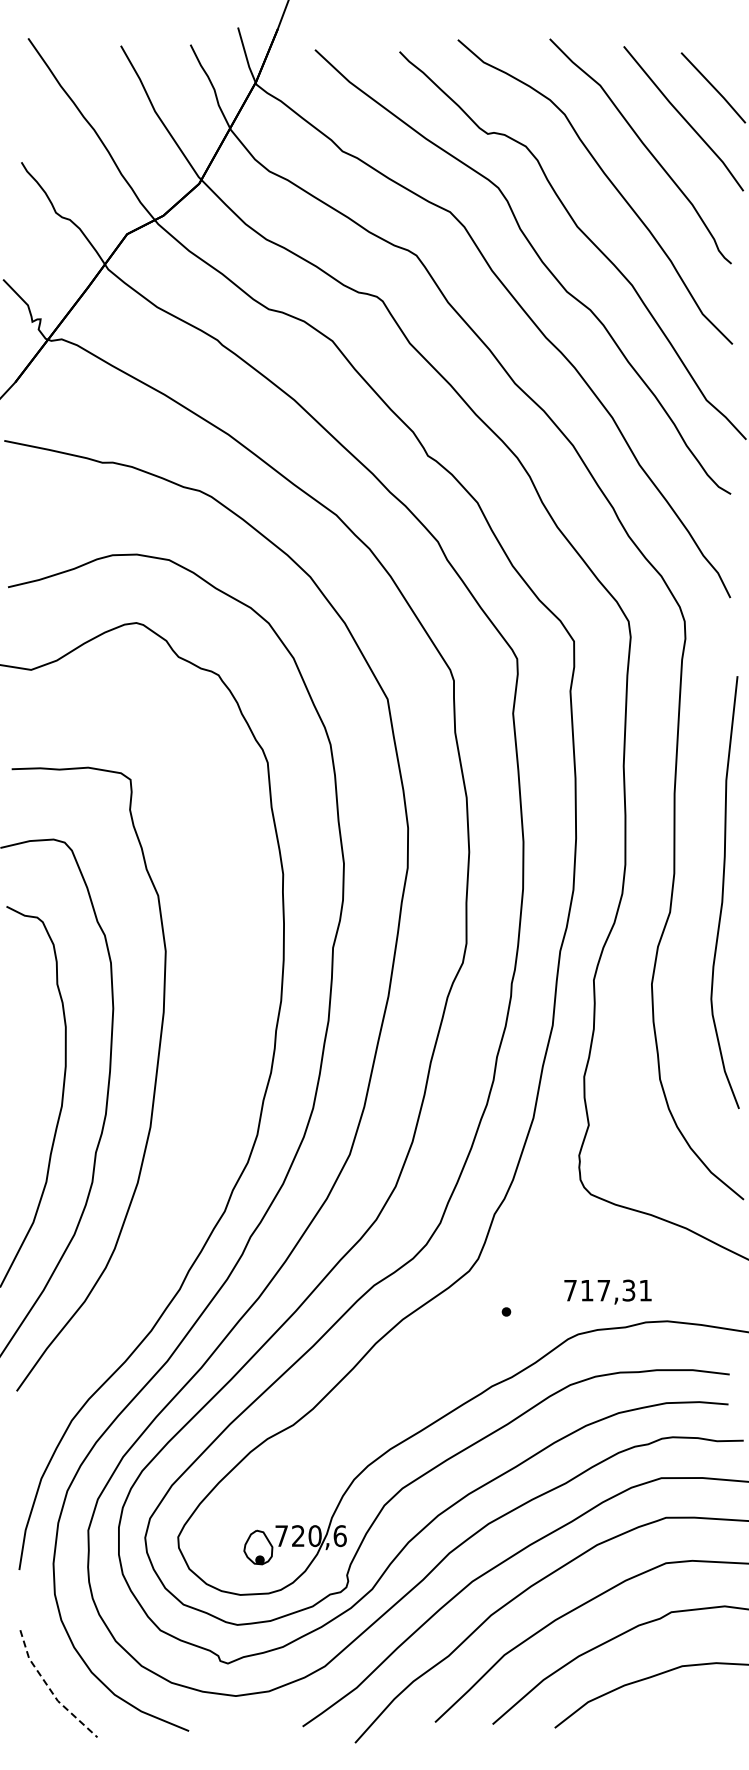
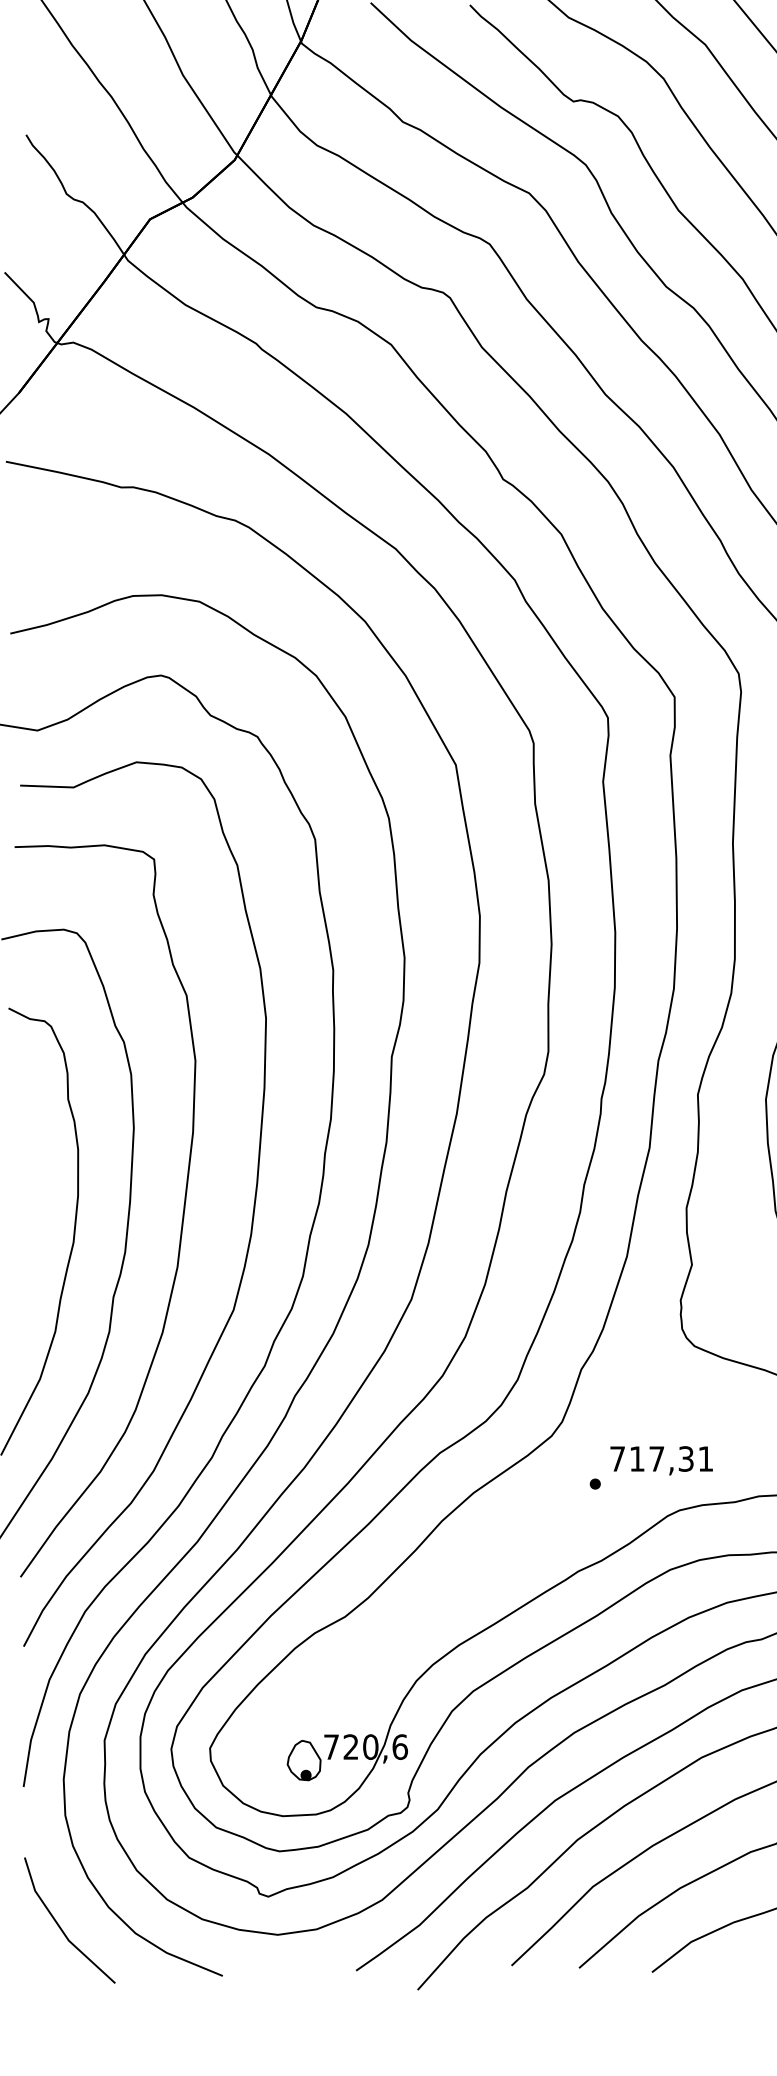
curve: (213, 1086) -> (251, 1219), added
text: (607, 1291) -> (661, 1460), moved
line: (50, 1689) -> (60, 1927), dashed -> solid

